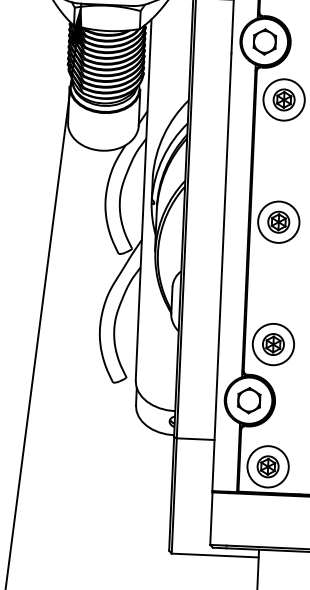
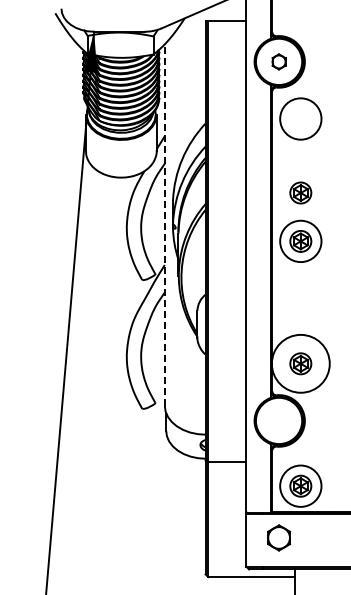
part: (264, 41) -> (278, 61), size x0.6
part: (283, 99) -> (300, 192), moved
line: (143, 200) -> (164, 225), solid -> dashed
circle: (273, 344) -> (300, 363), size x1.4
part: (248, 400) -> (278, 537), moved

